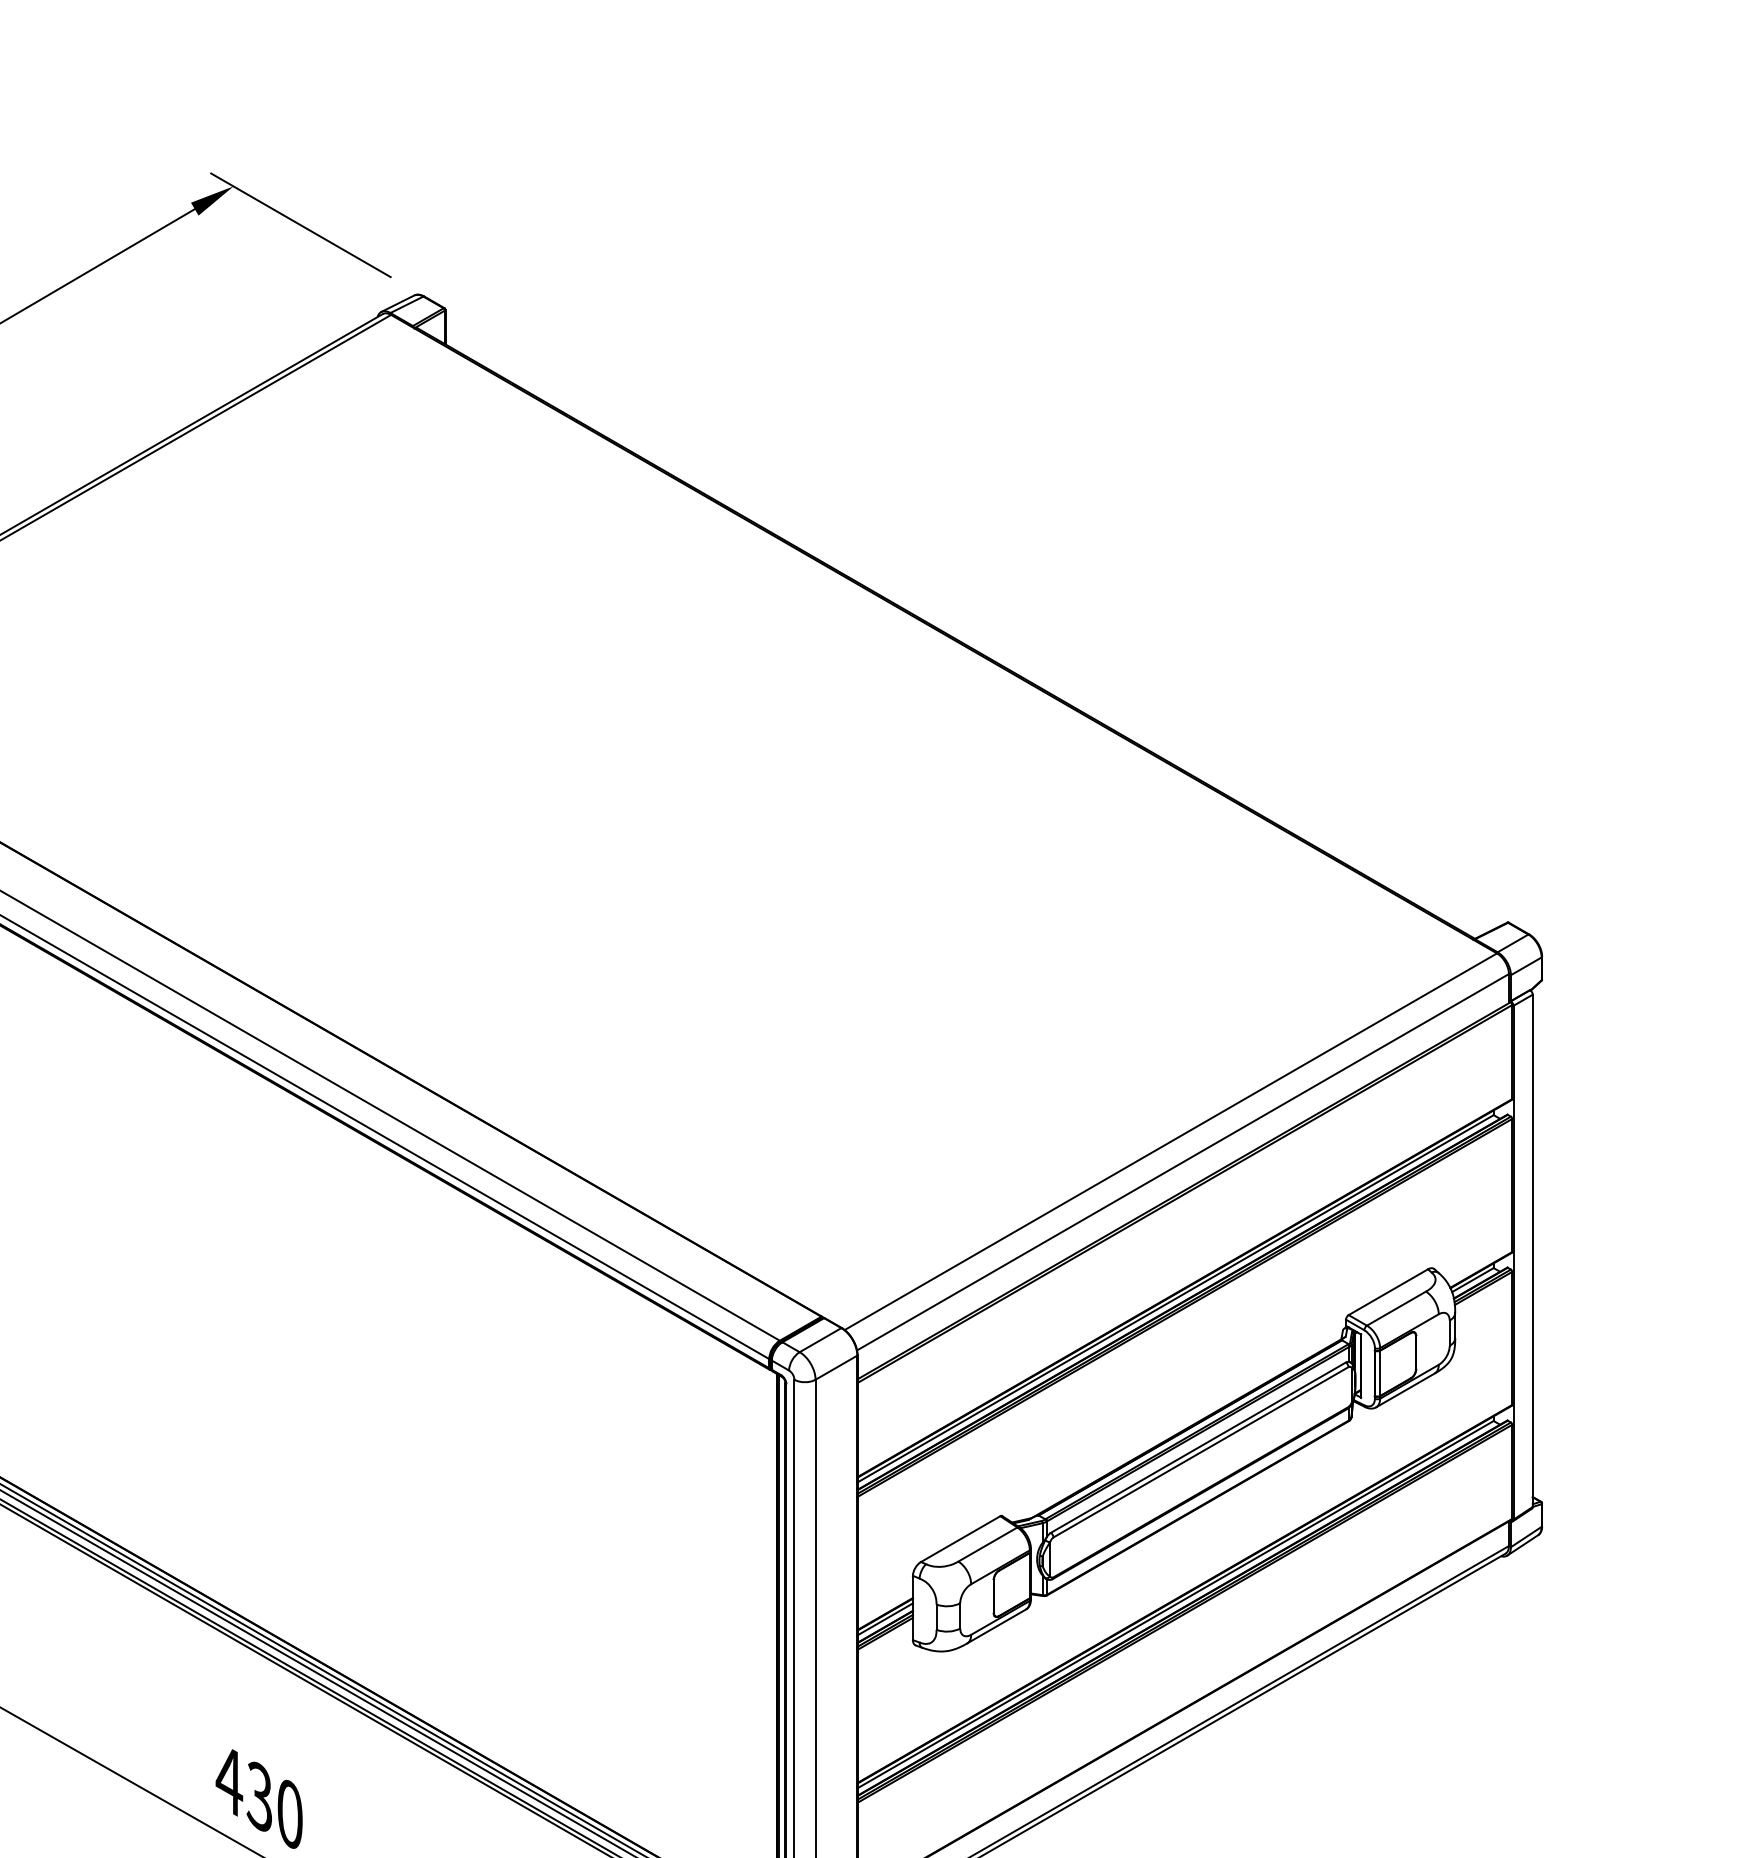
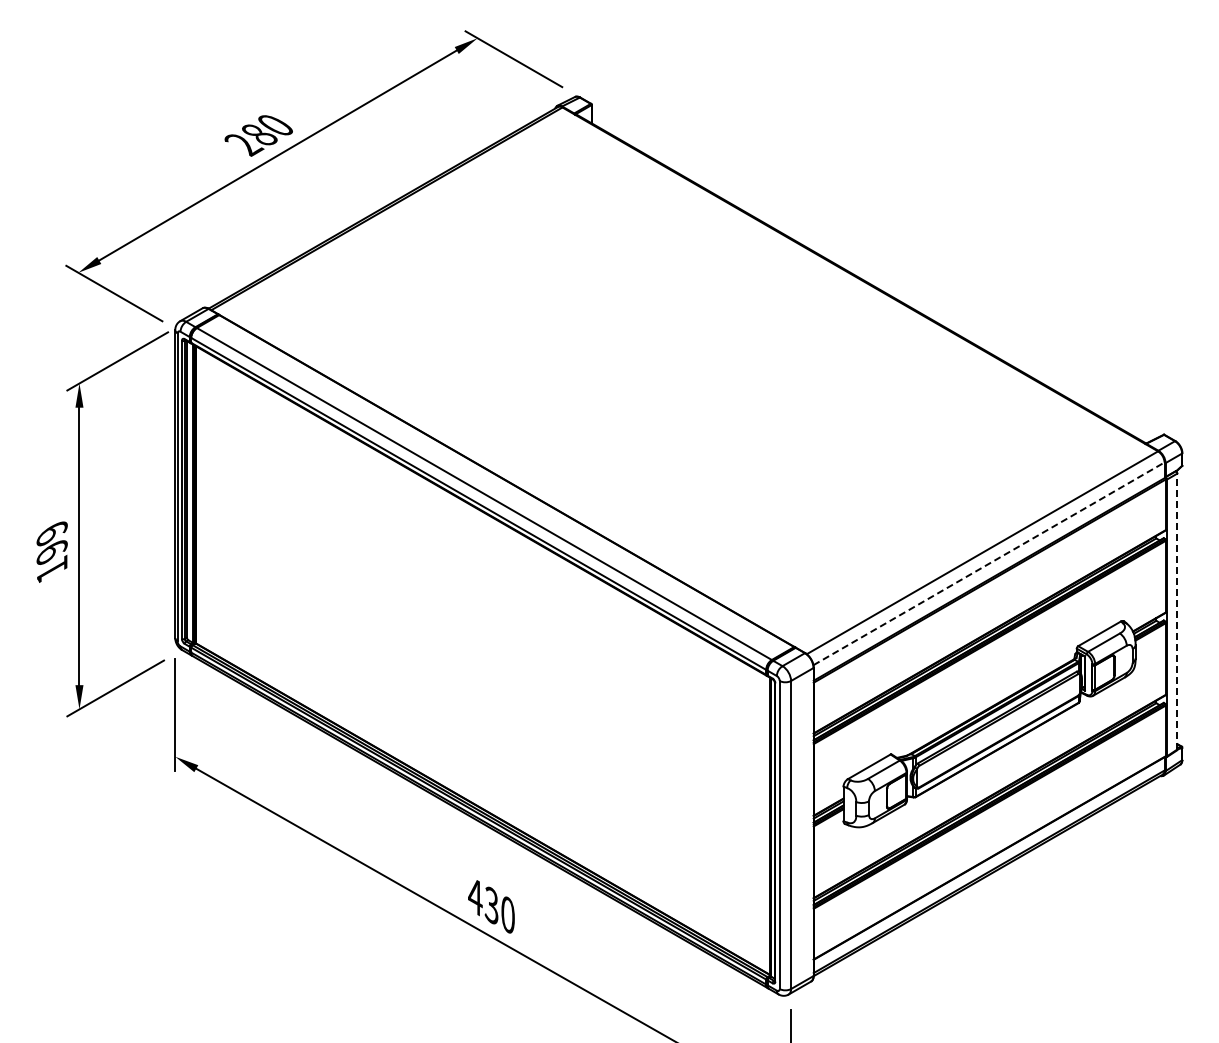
line: (1183, 1161) -> (989, 563), solid -> dashed
line: (1532, 1250) -> (1177, 611), solid -> dashed

